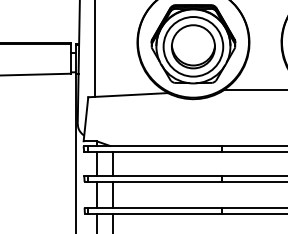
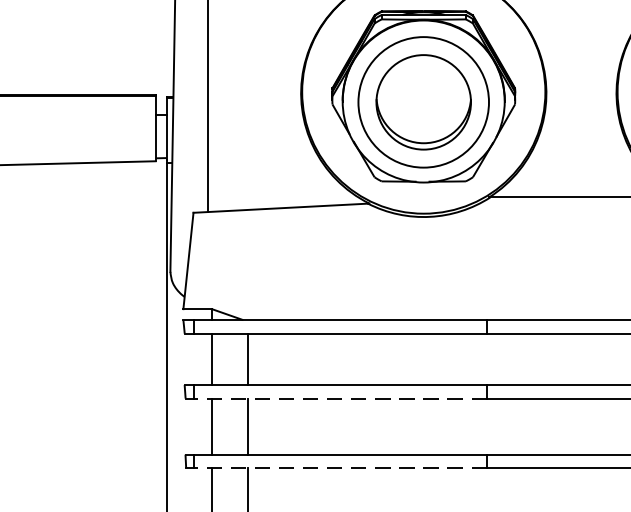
line: (155, 182) -> (340, 399), solid -> dashed
line: (155, 213) -> (340, 467), solid -> dashed

